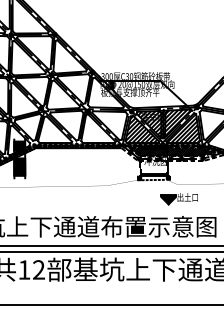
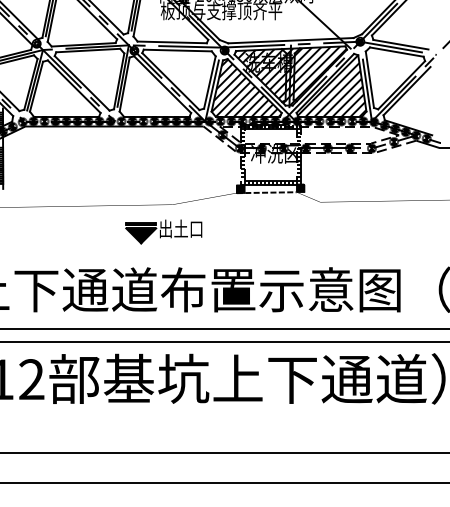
hatch: (172, 152) -> (309, 135), removed
part: (178, 199) -> (161, 233), moved

